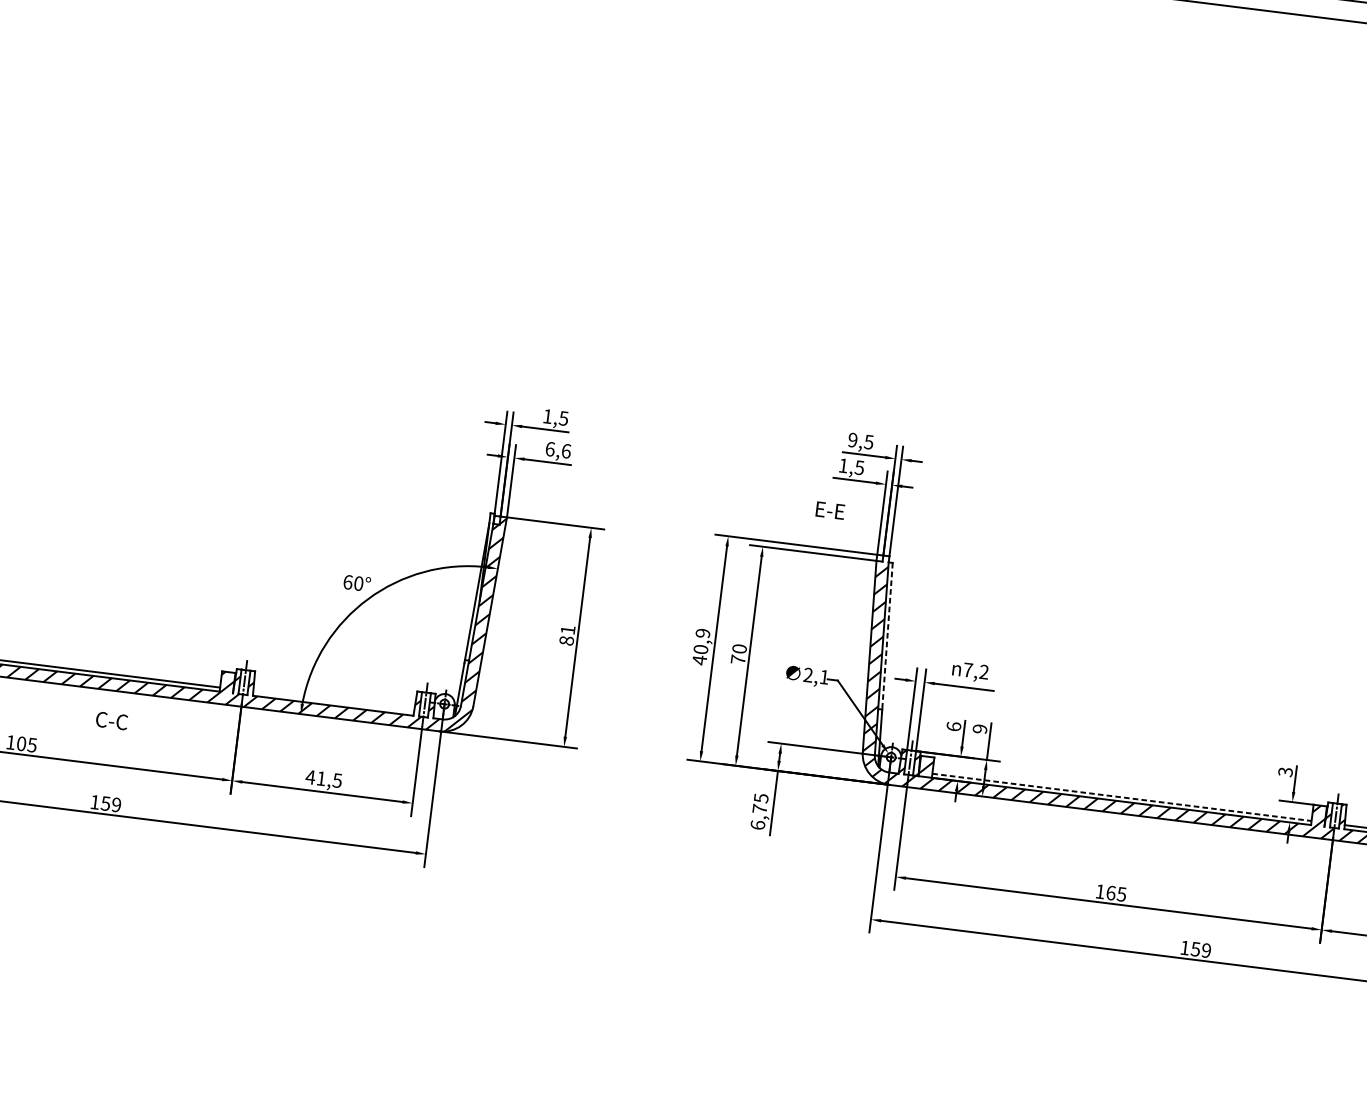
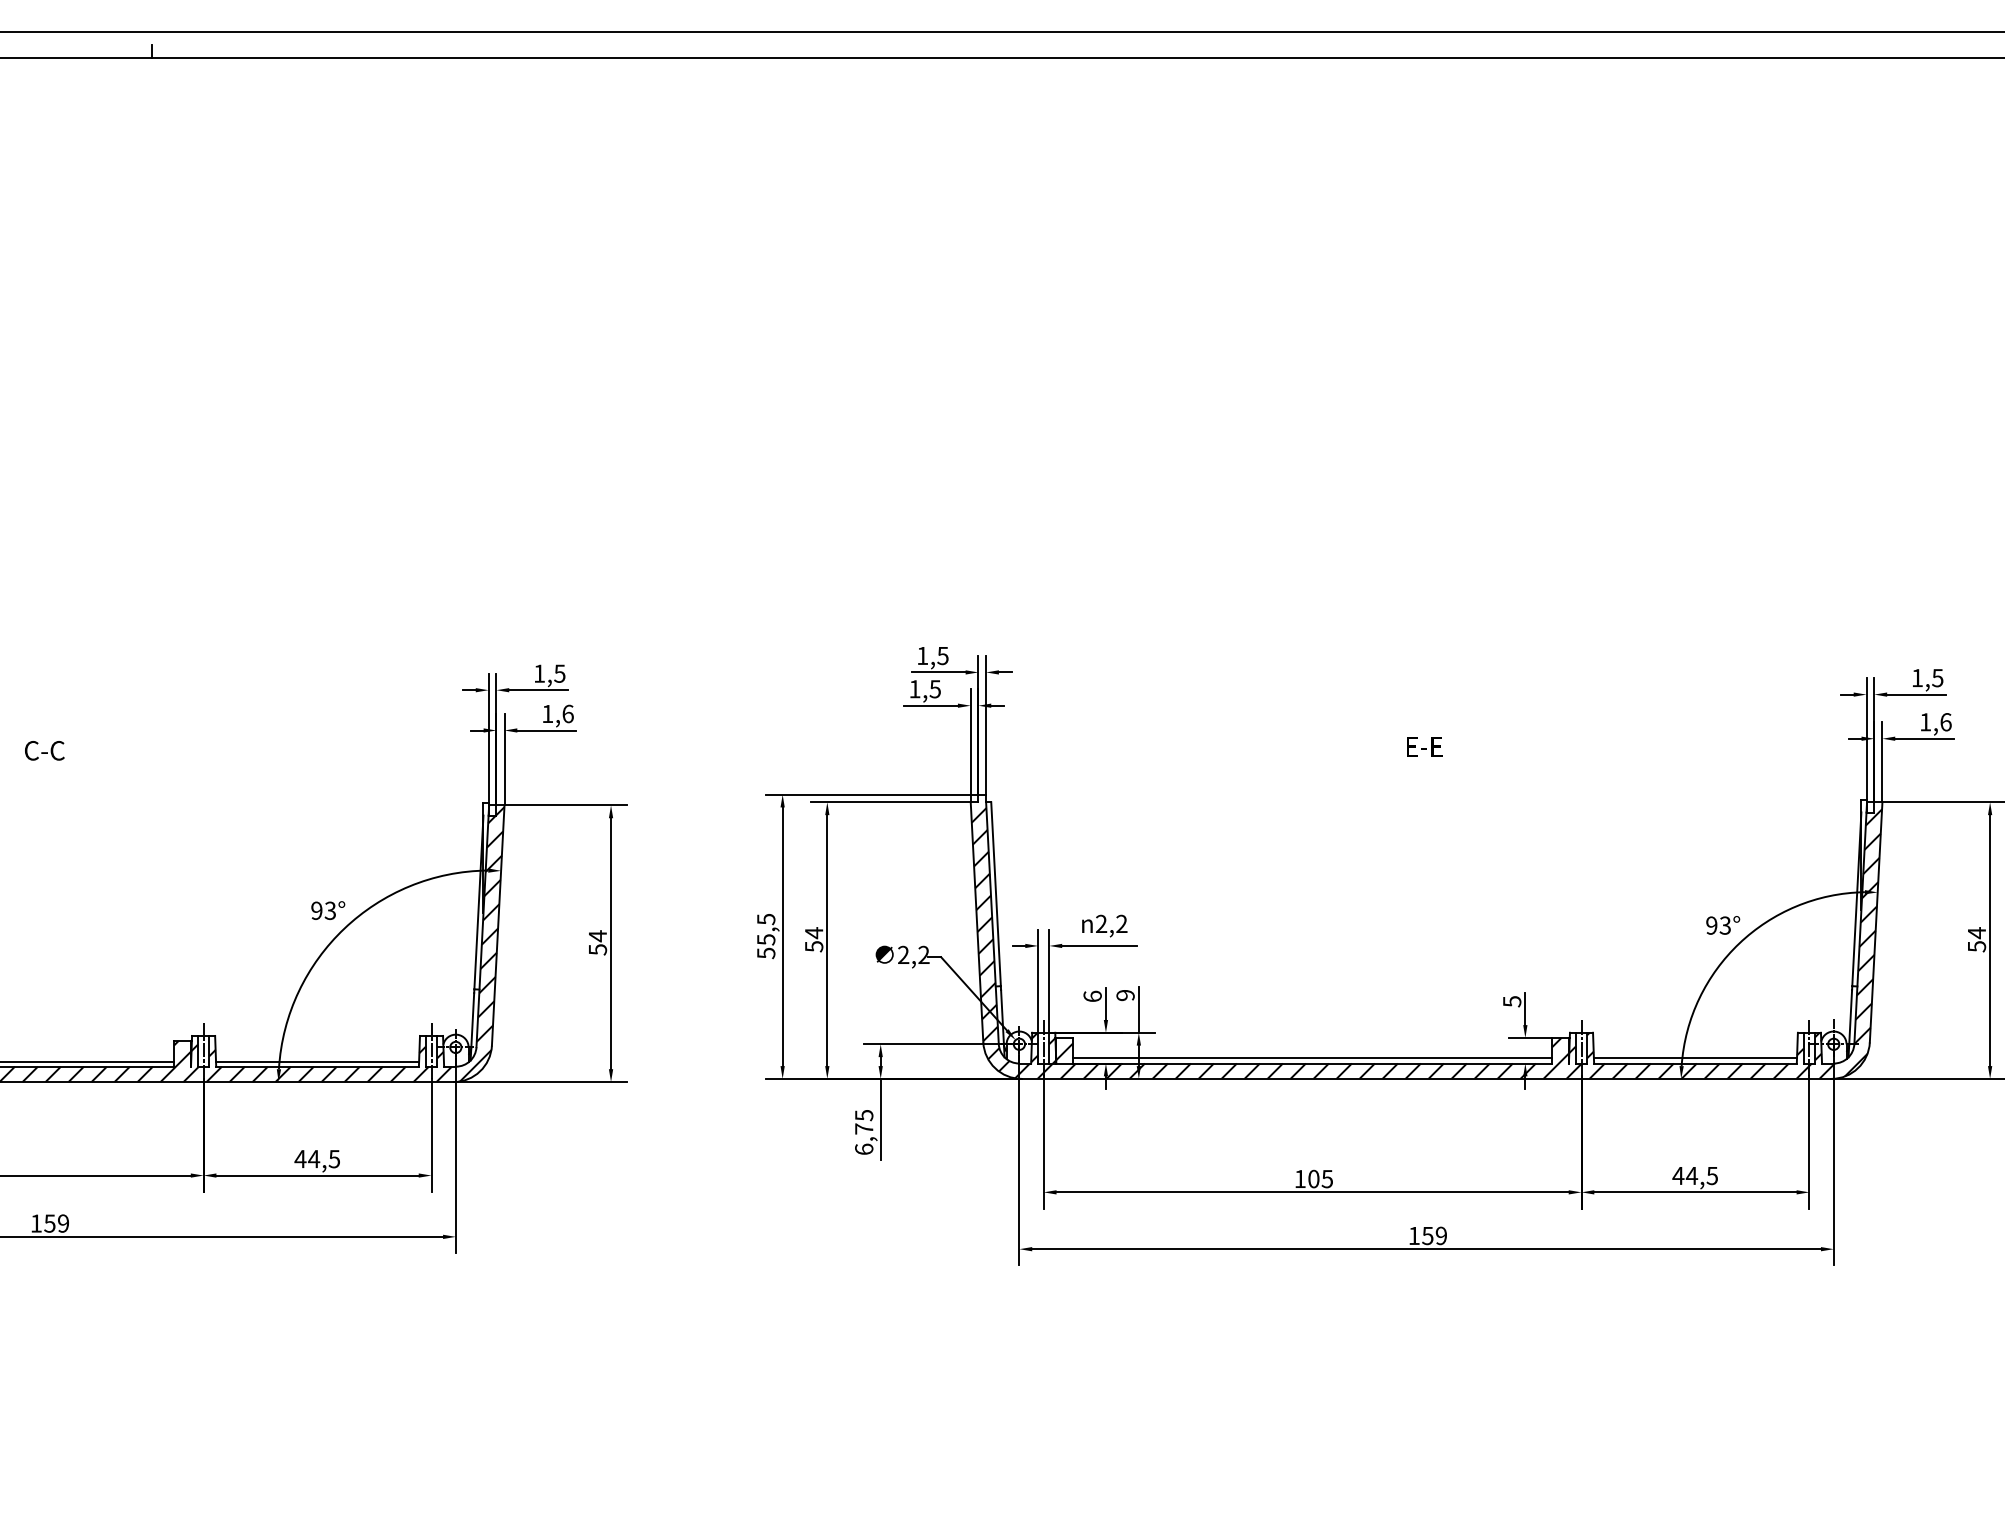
text: (852, 439) -> (922, 655), 9,5 -> 1,5
text: (550, 448) -> (547, 713), 6,6 -> 1,6
text: (830, 510) -> (1424, 746), moved
text: (353, 582) -> (323, 910), 60° -> 93°
text: (567, 635) -> (597, 942), 81 -> 54
line: (887, 636) -> (996, 894), dashed -> solid
text: (701, 646) -> (766, 936), 40,9 -> 55,5
text: (739, 654) -> (814, 939), 70 -> 54
text: (968, 669) -> (1101, 923), 7,2 -> 2,2
text: (824, 676) -> (923, 954), 2,1 -> 2,2
line: (333, 701) -> (317, 1061), added
text: (111, 720) -> (44, 750), moved
text: (1285, 771) -> (1511, 1001), 3 -> 5
text: (321, 778) -> (314, 1159), 41,5 -> 44,5
line: (1122, 797) -> (1313, 1058), dashed -> solid
text: (1110, 892) -> (1313, 1178), 165 -> 105

